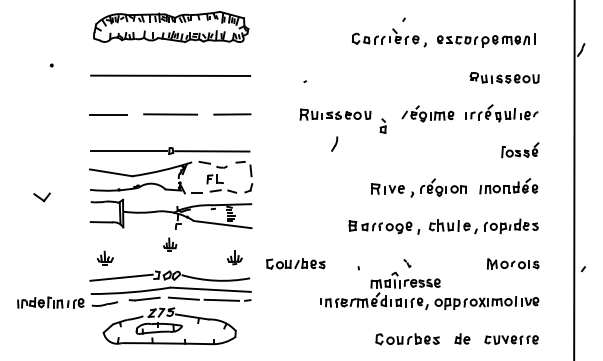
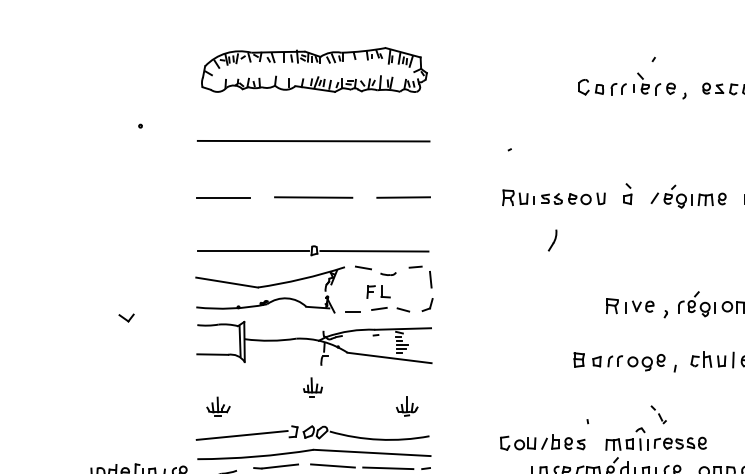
part: (382, 125) -> (626, 193), moved
part: (42, 196) -> (126, 317), size x0.62
part: (295, 263) -> (542, 442), moved
part: (407, 263) -> (658, 414), size x1.67

